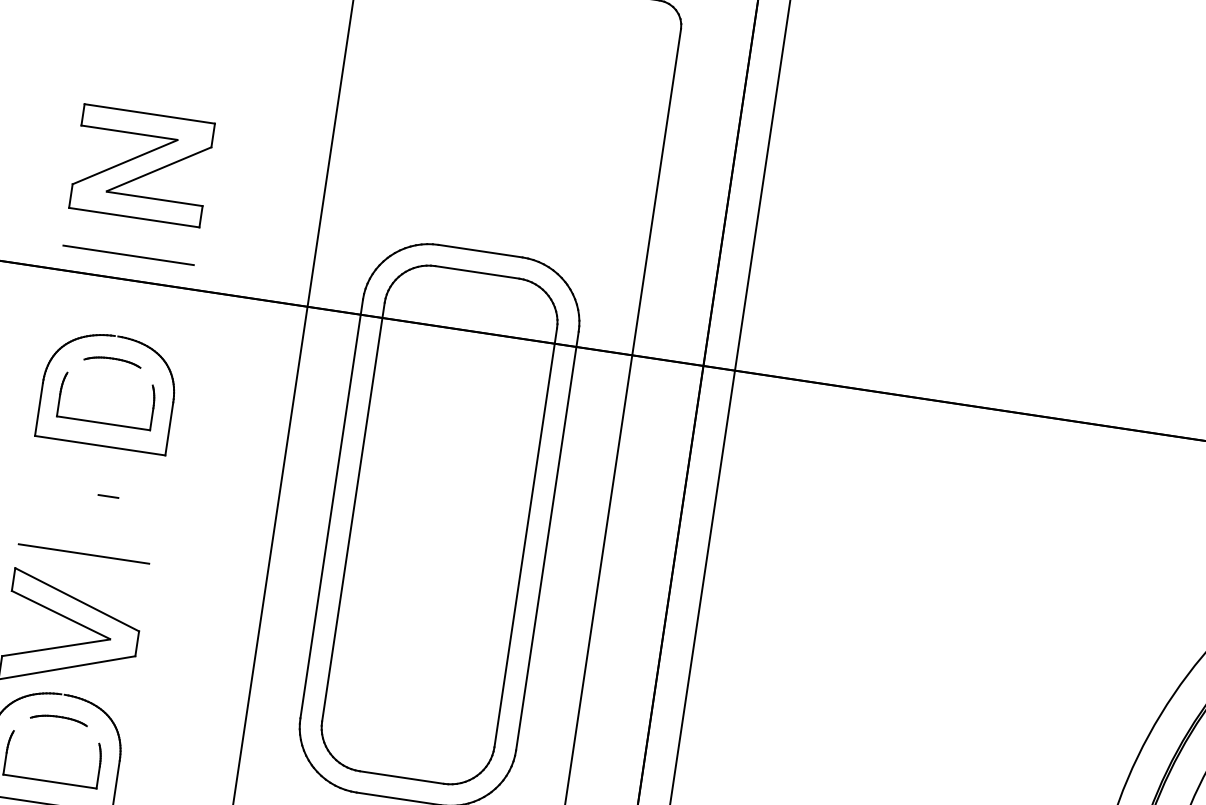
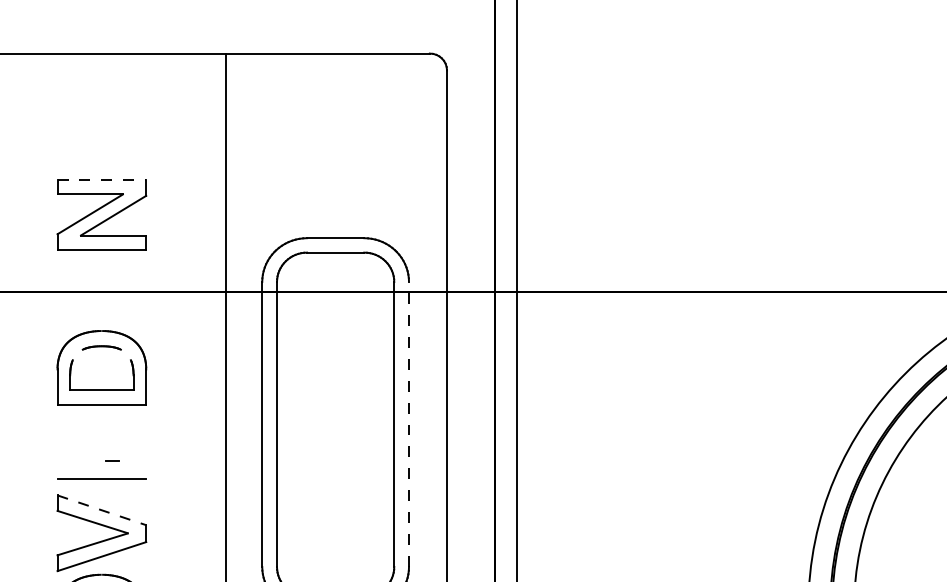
line: (150, 113) -> (102, 179), solid -> dashed
line: (128, 254) -> (101, 275), removed
line: (108, 495) -> (112, 460), moved
line: (548, 539) -> (409, 423), solid -> dashed
line: (76, 599) -> (101, 510), solid -> dashed

